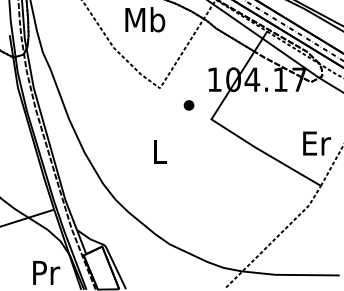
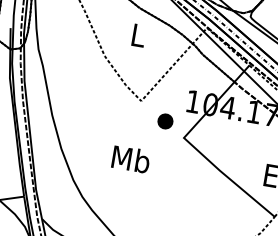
text: (145, 19) -> (138, 35), Mb -> L
part: (188, 105) -> (164, 121), size x1.6
text: (159, 150) -> (130, 158), L -> Mb

